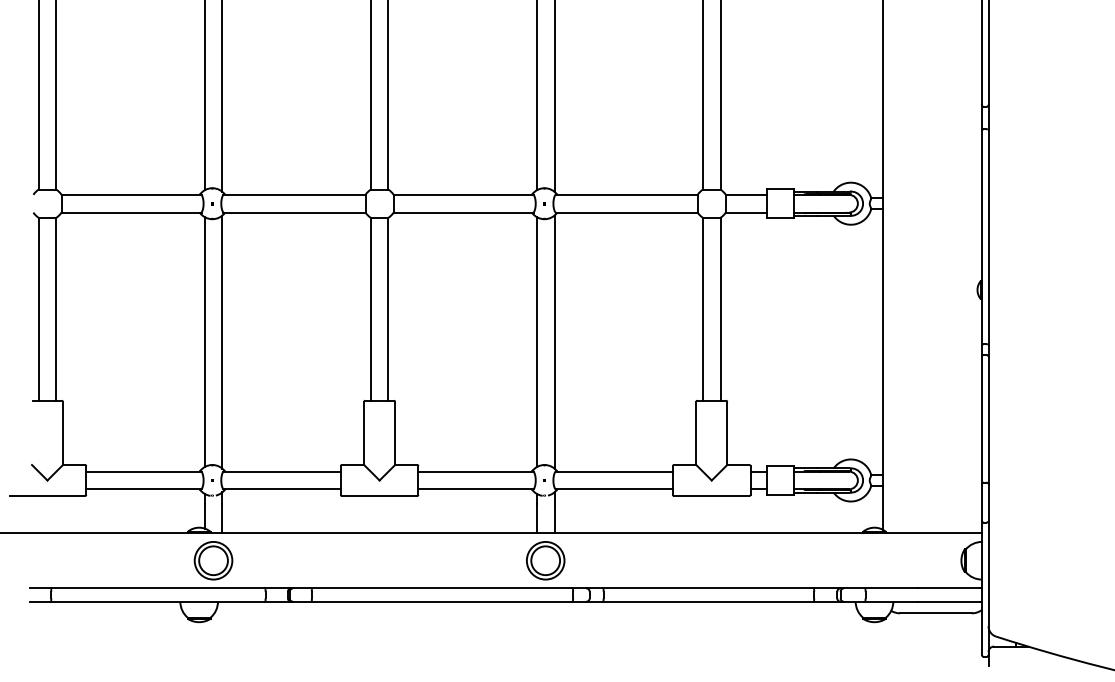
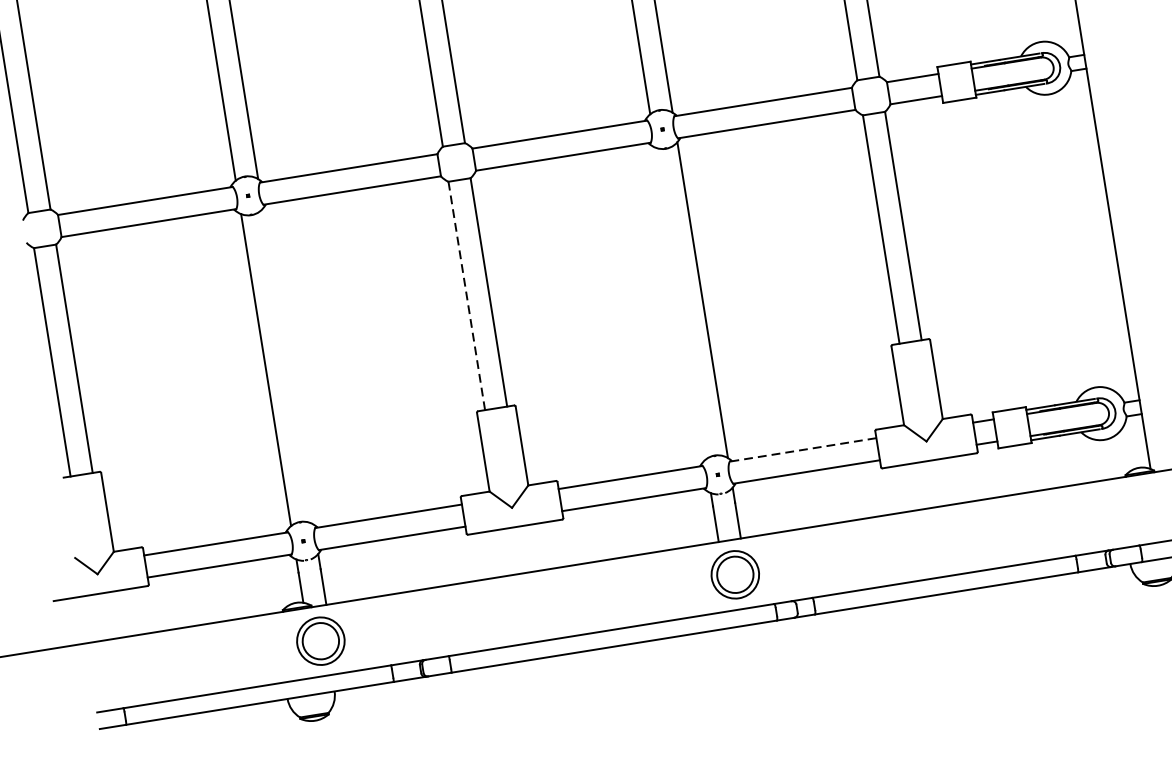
line: (370, 309) -> (466, 296), solid -> dashed
line: (222, 341) -> (288, 365), removed
line: (536, 342) -> (680, 304), removed
line: (614, 471) -> (803, 449), solid -> dashed

